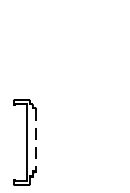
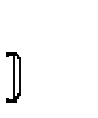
line: (35, 140) -> (19, 76), dashed -> solid

